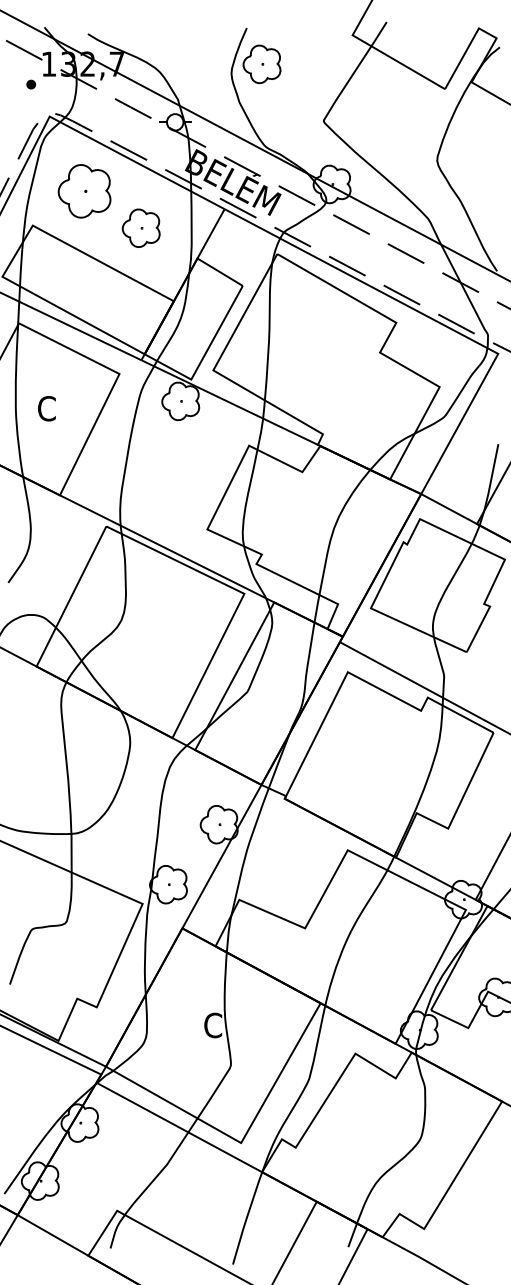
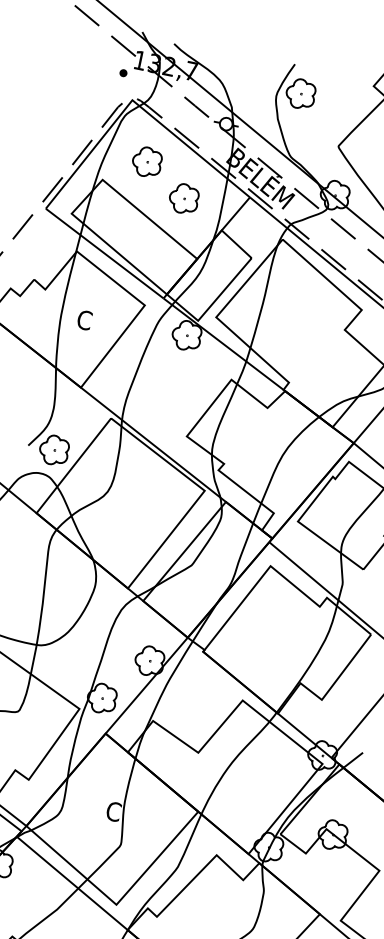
part: (84, 191) -> (146, 162), size x0.71
part: (42, 581) -> (54, 449), added

